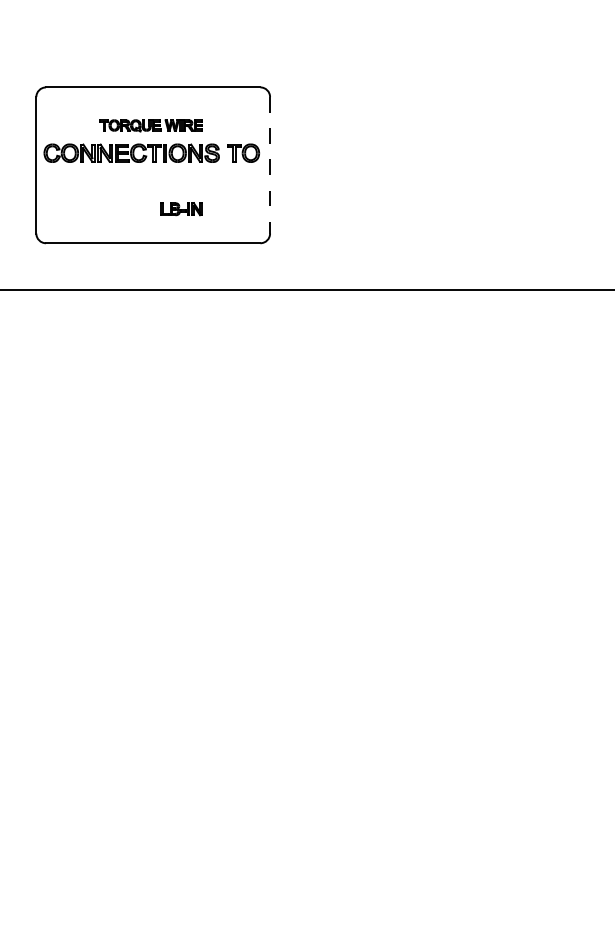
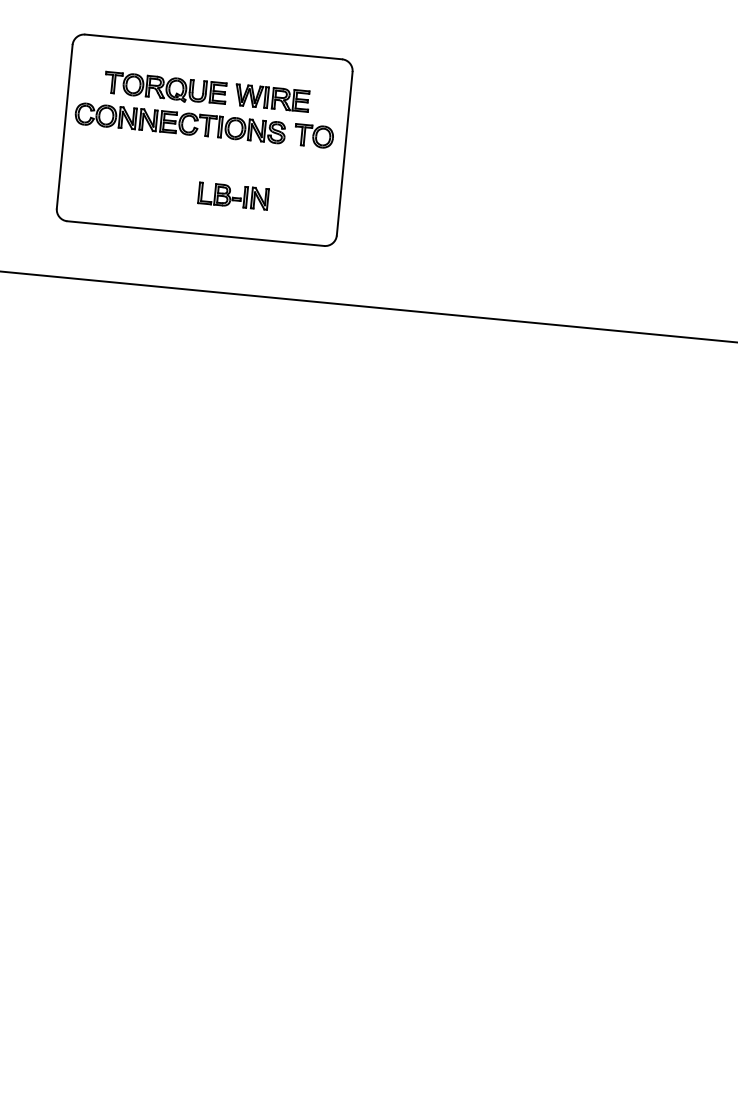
part: (150, 125) -> (206, 92), size x1.67
line: (270, 165) -> (345, 153), dashed -> solid
part: (181, 208) -> (233, 195), size x1.43

